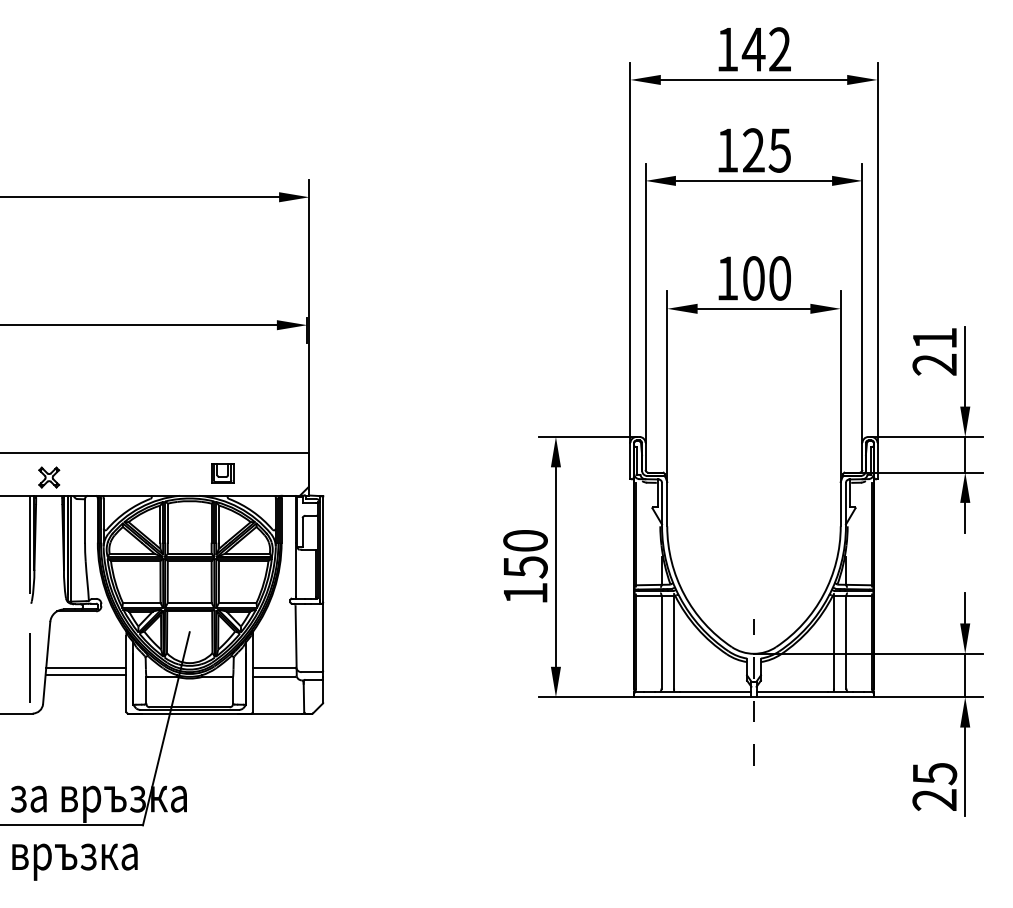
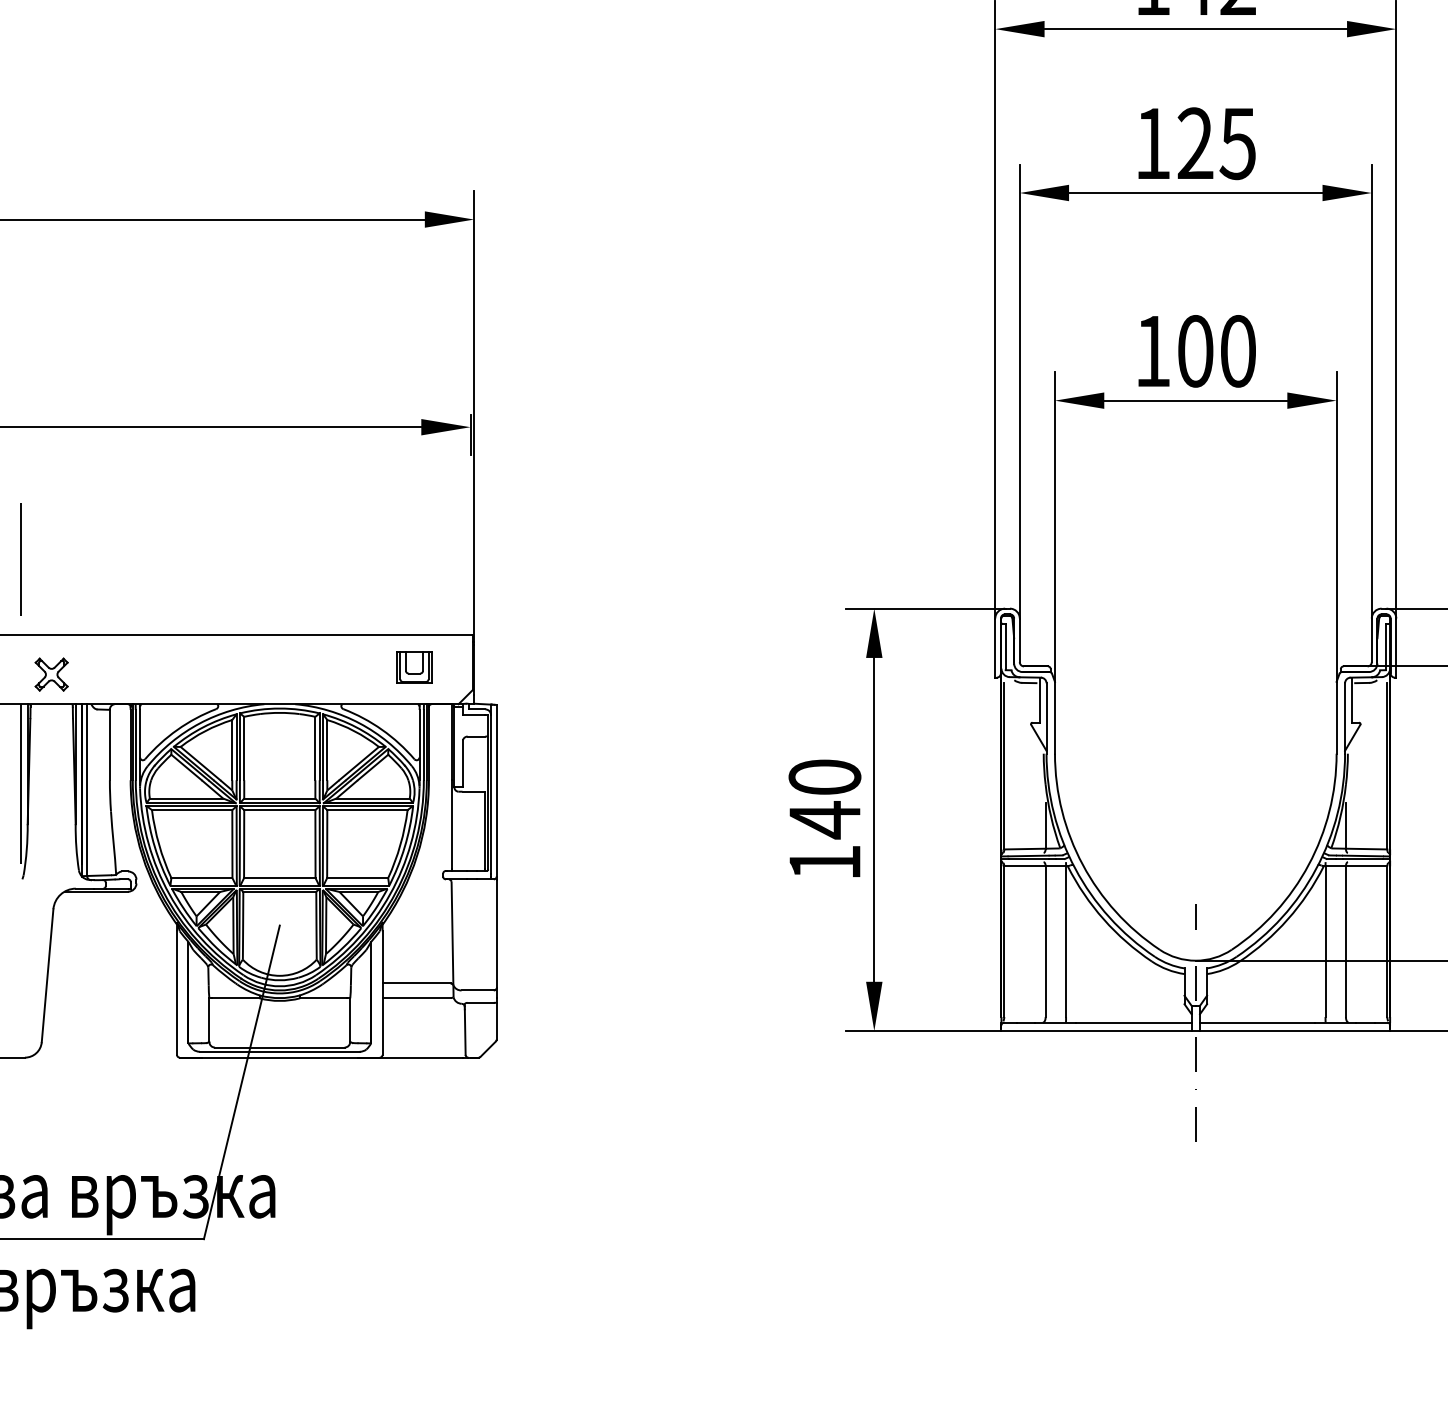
part: (222, 473) -> (414, 667), moved
text: (525, 567) -> (824, 820), 150 -> 140
line: (29, 667) -> (19, 559), moved
line: (86, 667) -> (112, 982), removed
line: (85, 675) -> (110, 995), removed

